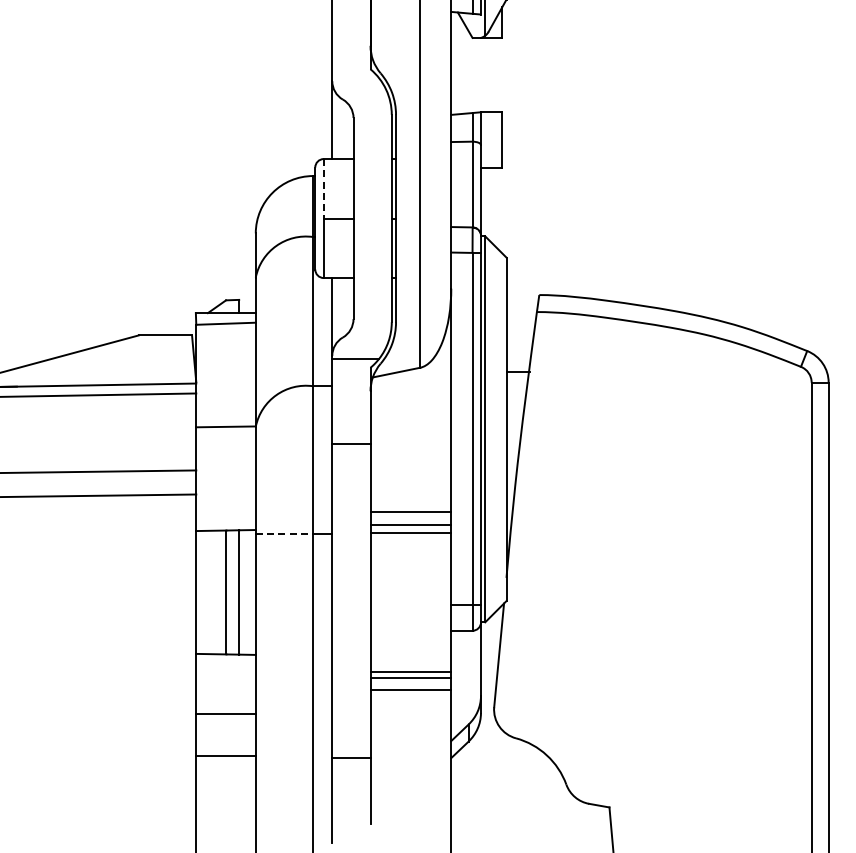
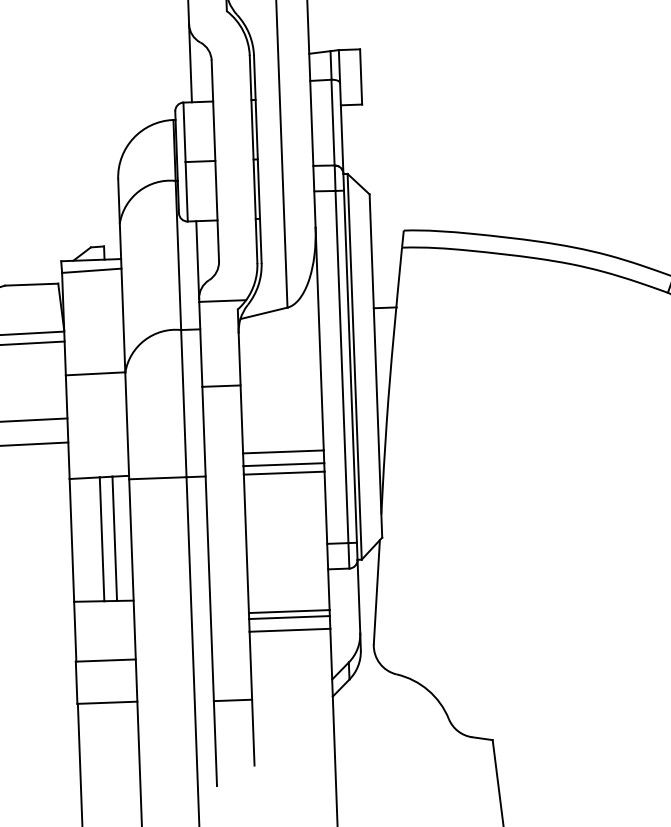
line: (323, 188) -> (184, 132), dashed -> solid
line: (284, 533) -> (157, 478), dashed -> solid

